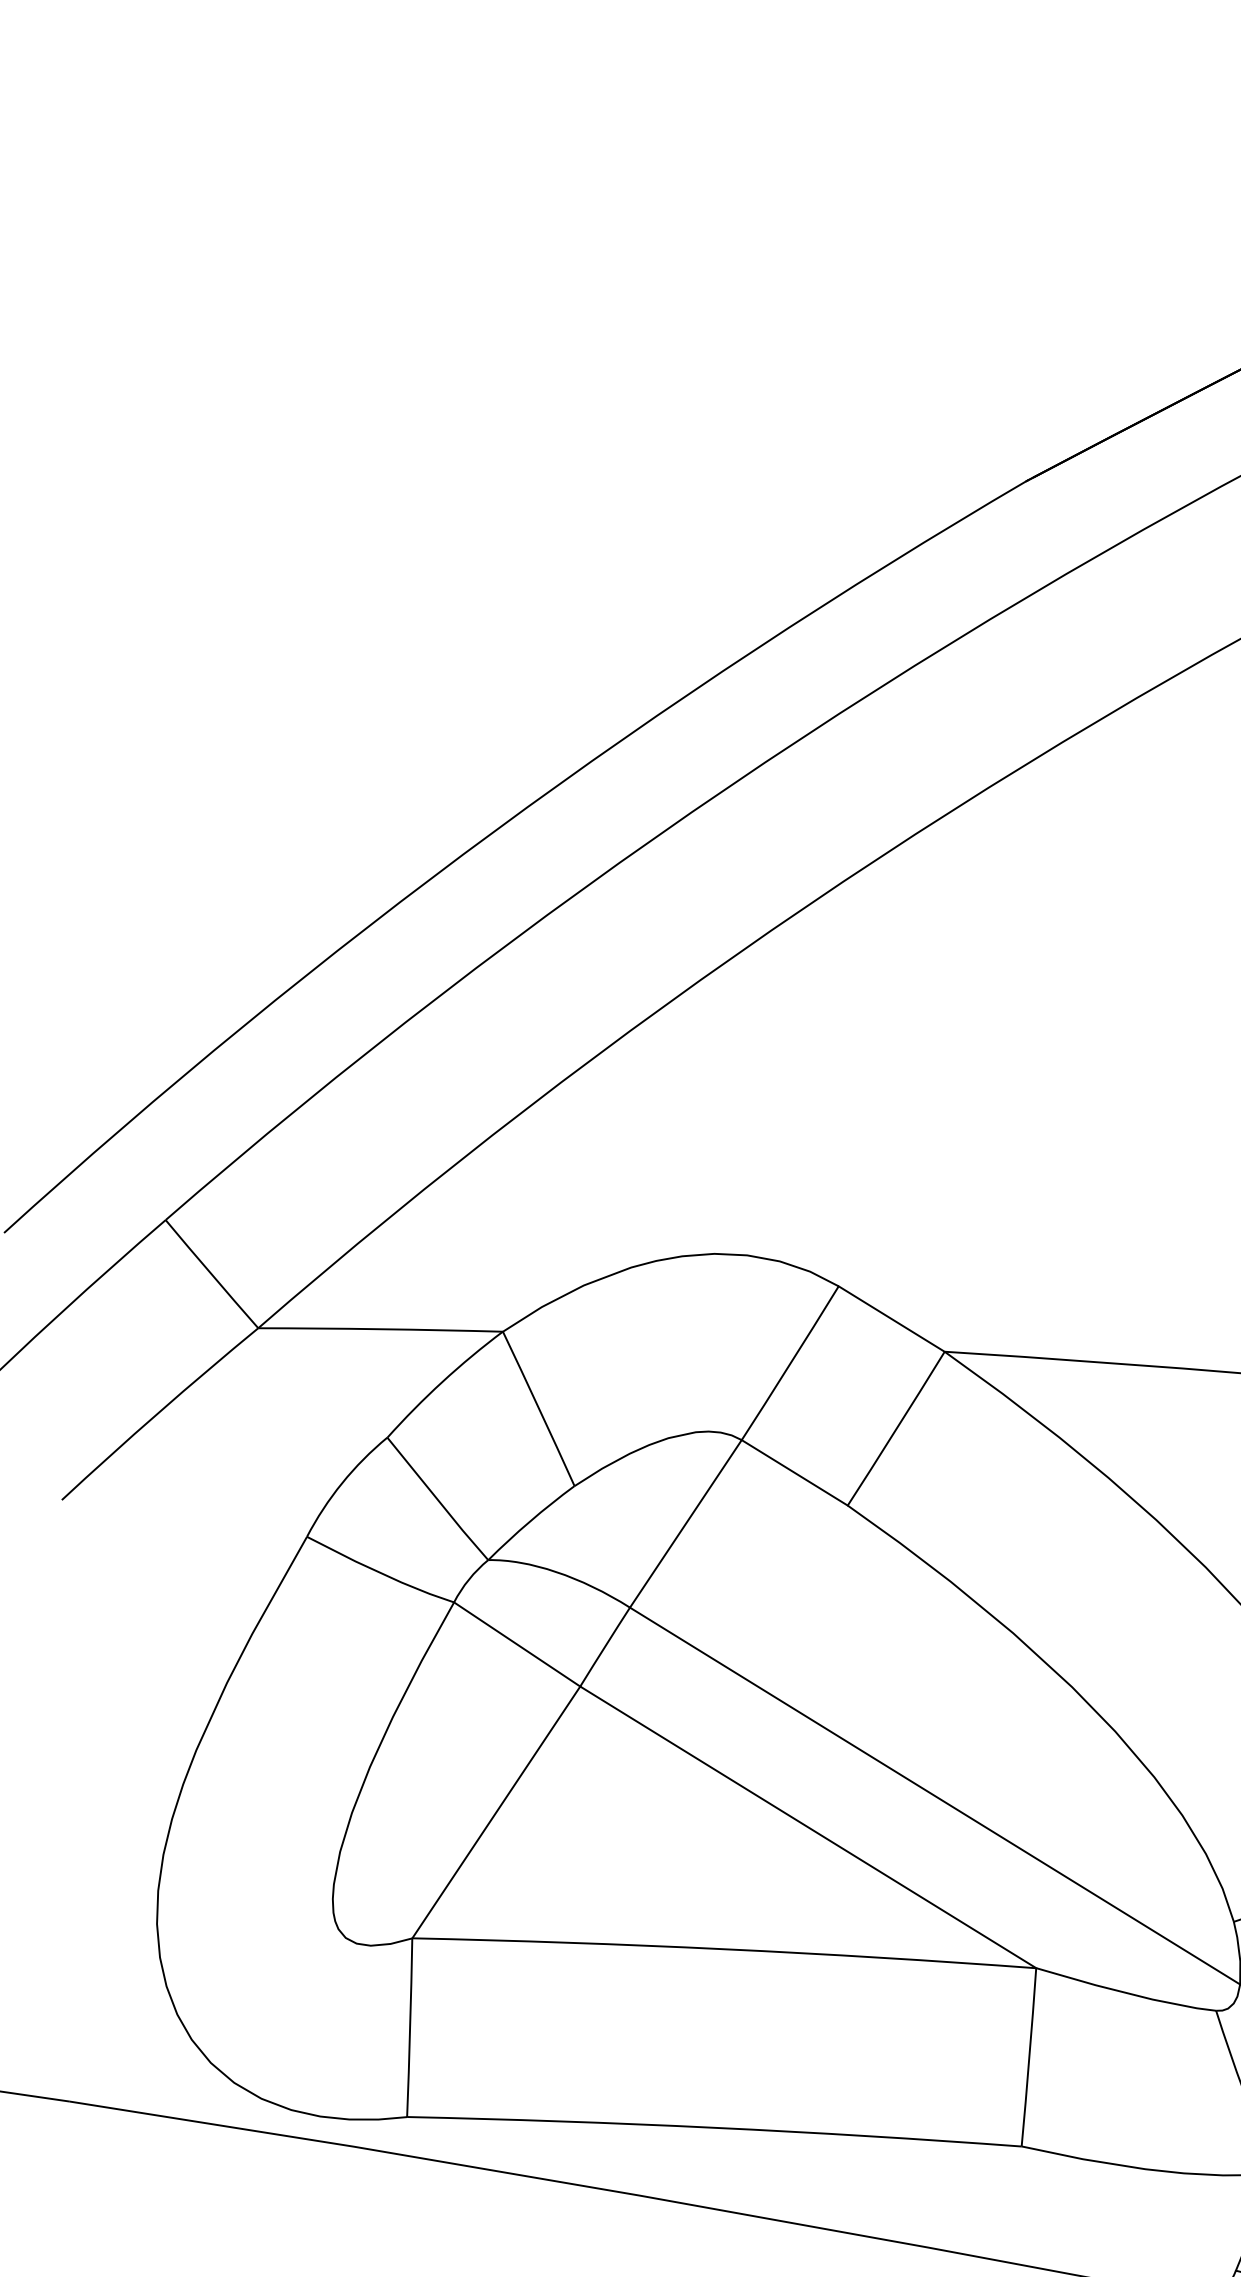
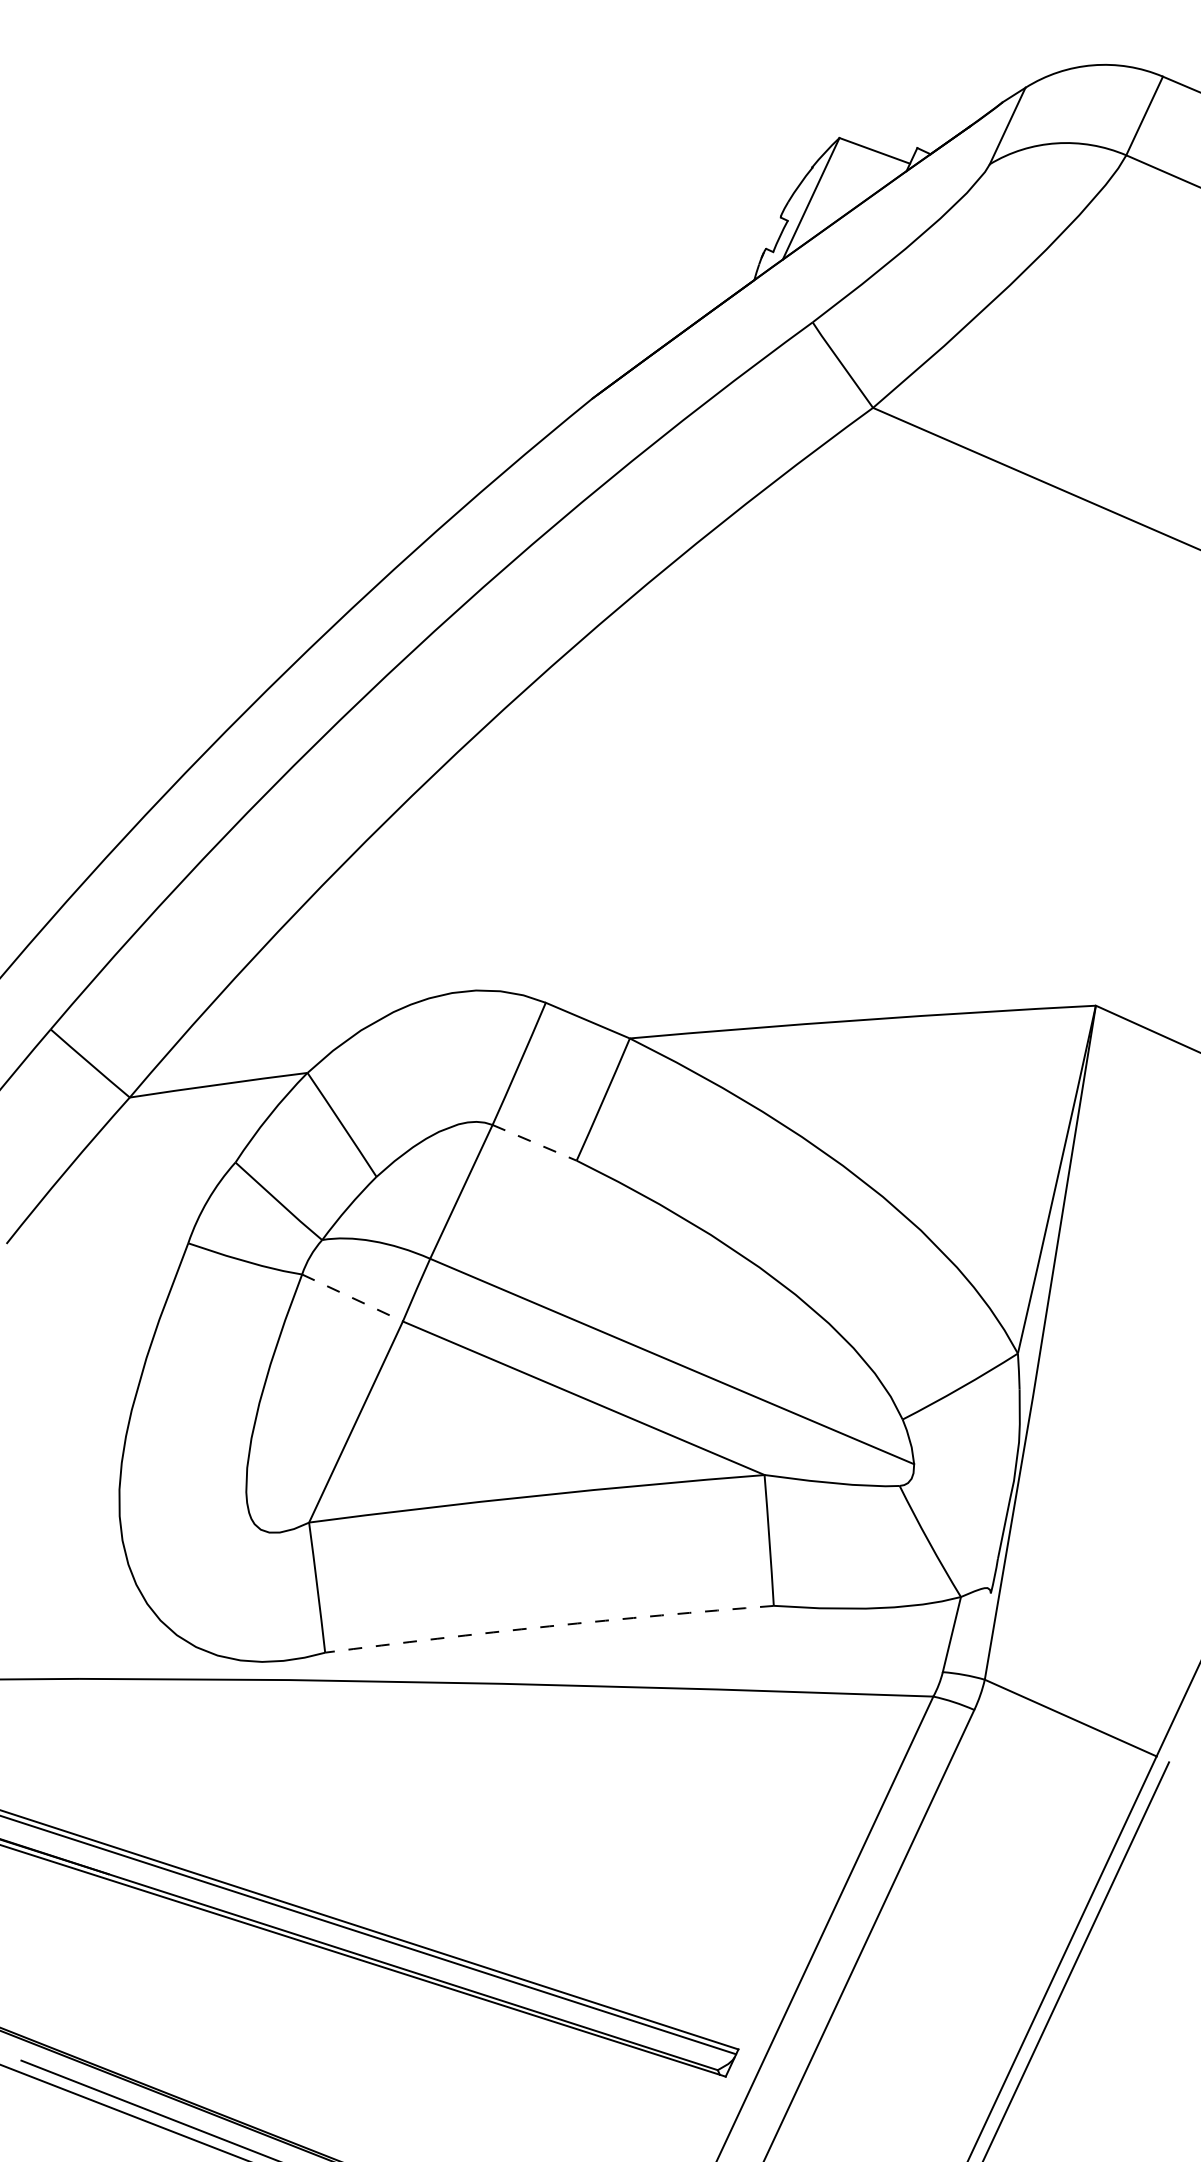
line: (794, 1472) -> (534, 1142), solid -> dashed
line: (517, 1645) -> (352, 1298), solid -> dashed
arc: (714, 2128) -> (549, 1626), solid -> dashed

